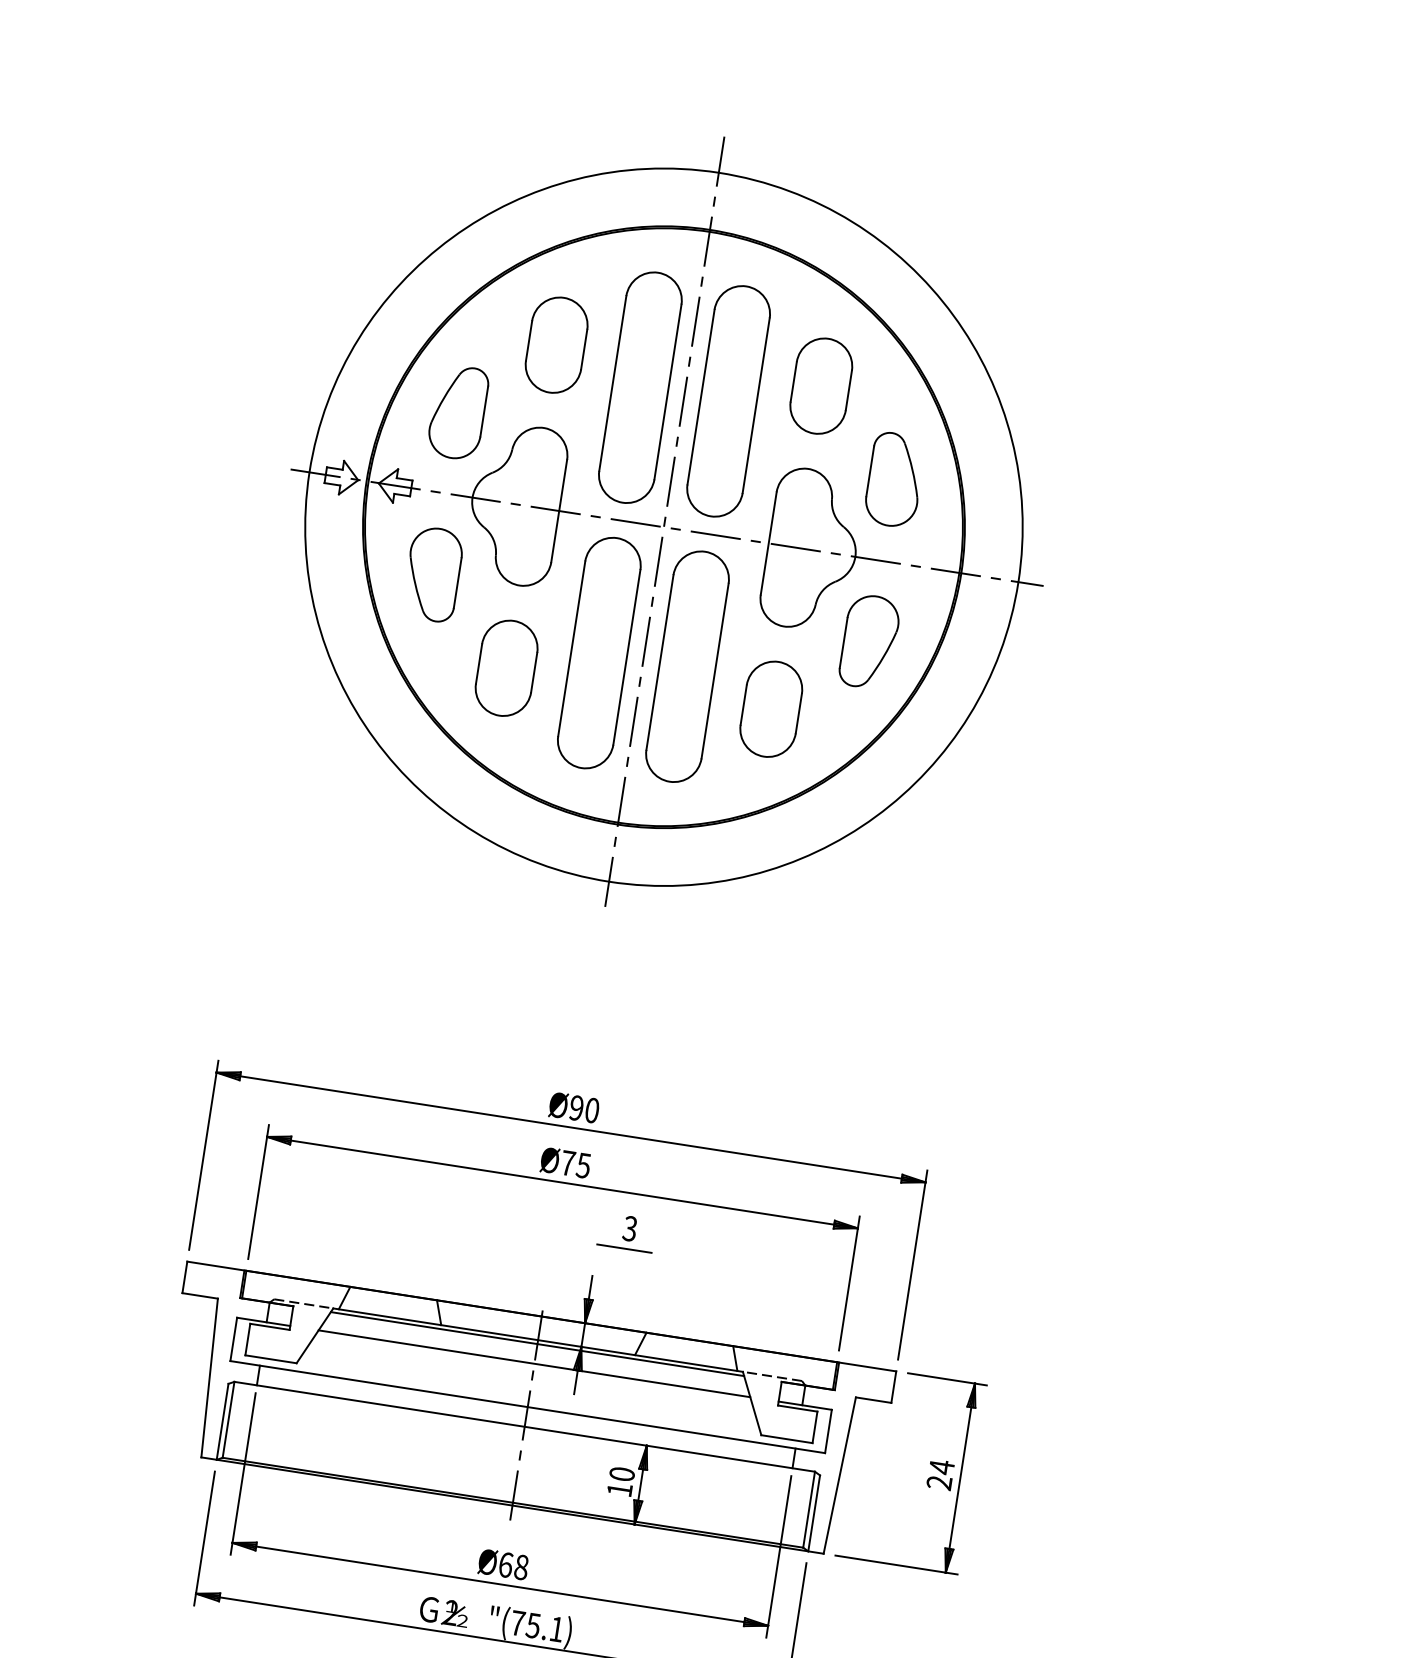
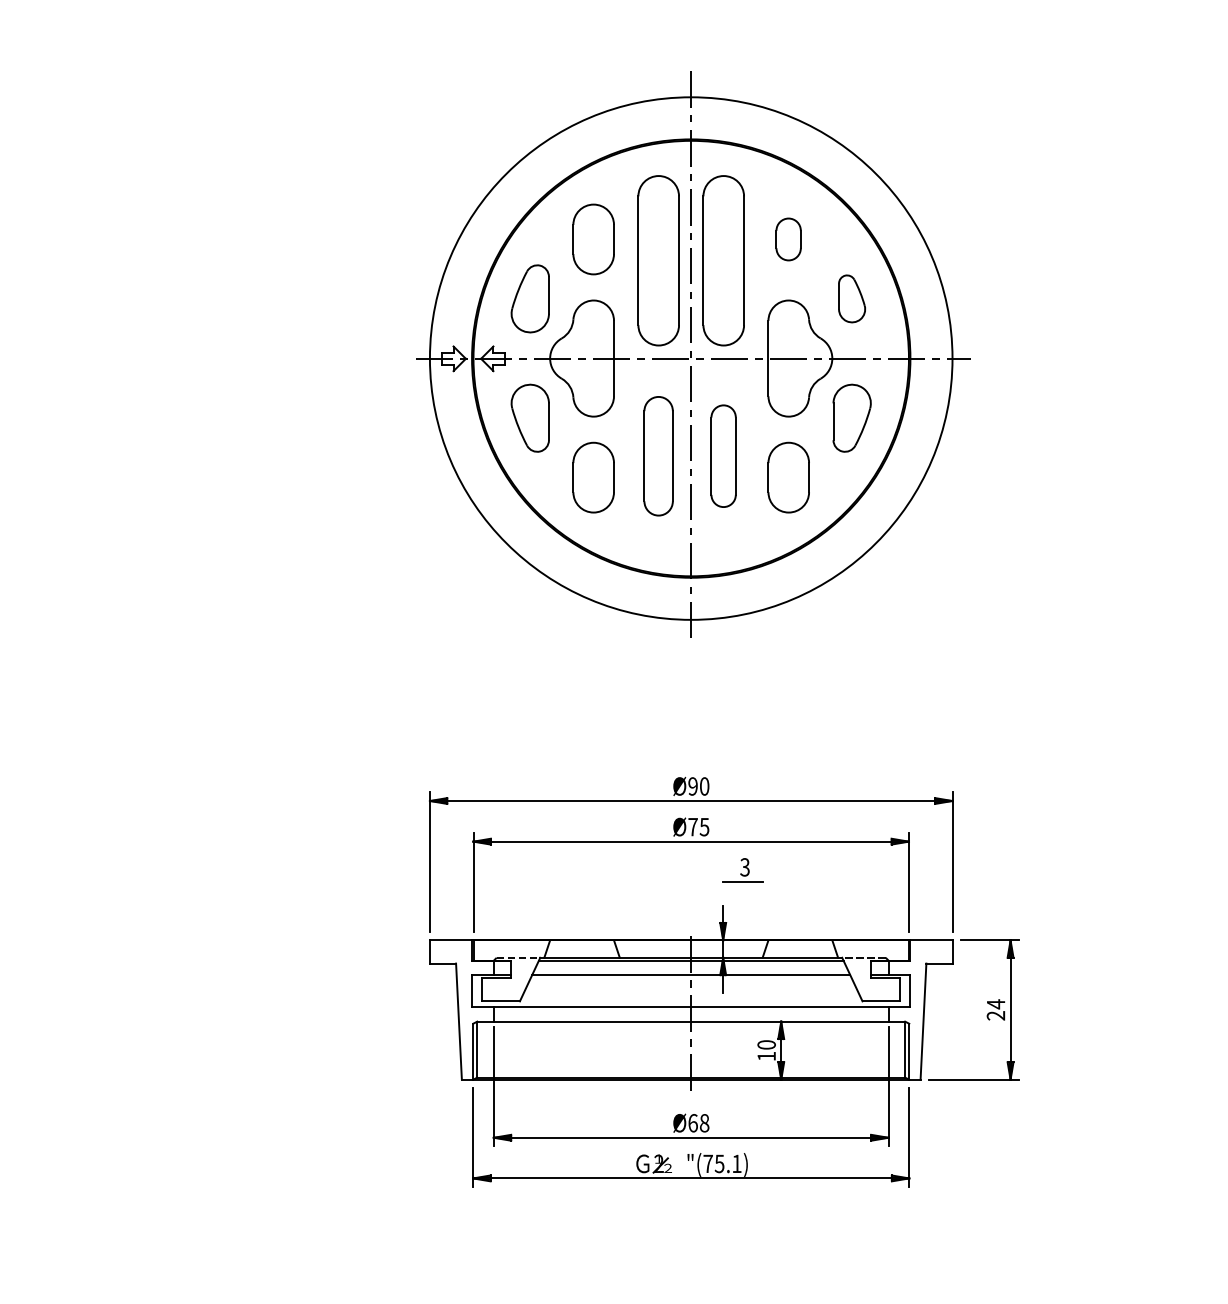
part: (820, 386) -> (788, 239), size x0.6
part: (894, 479) -> (851, 298), size x0.7
part: (599, 651) -> (658, 455), size x0.7
part: (687, 665) -> (723, 455), size x0.6

